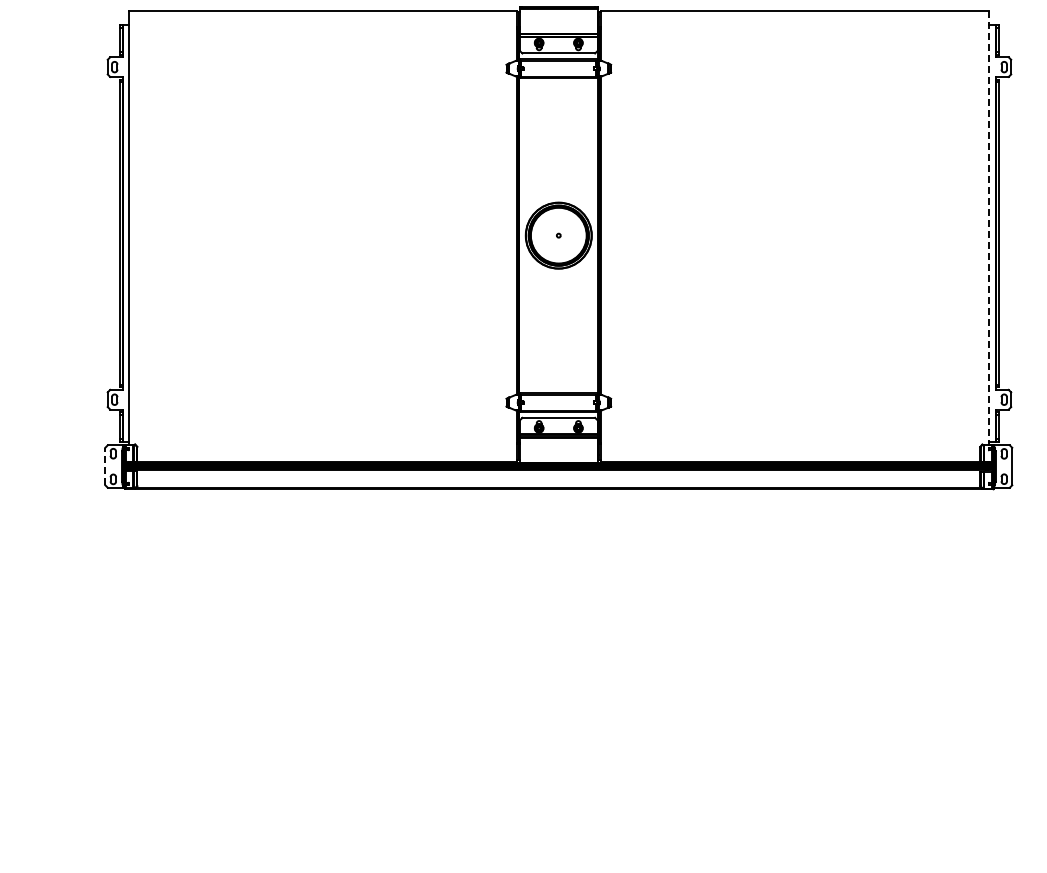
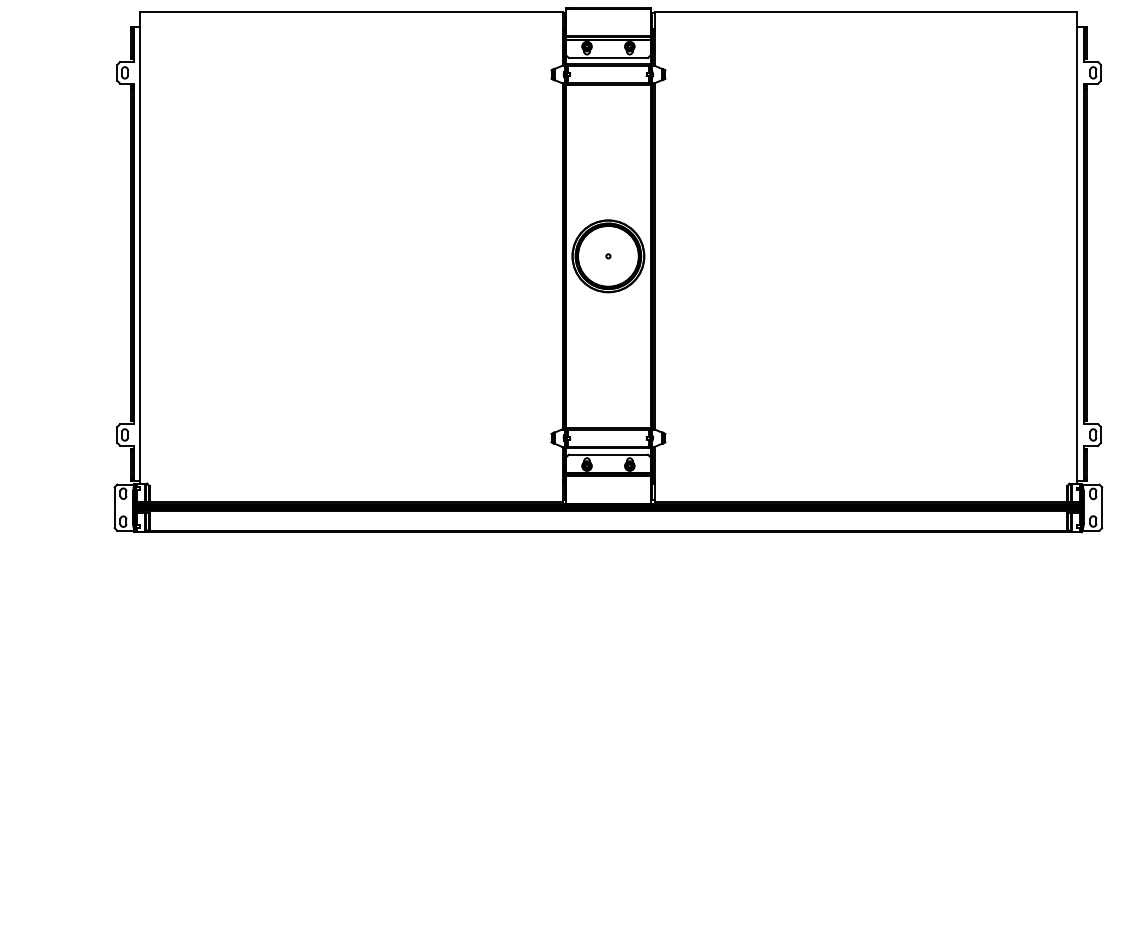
line: (989, 227) -> (1077, 247), dashed -> solid
line: (105, 466) -> (114, 507), dashed -> solid

